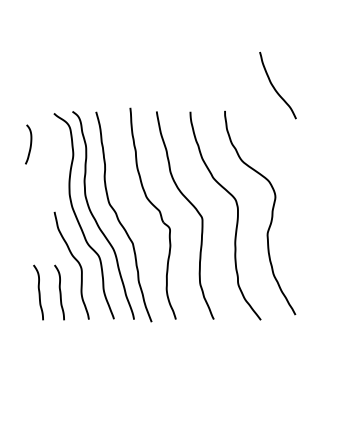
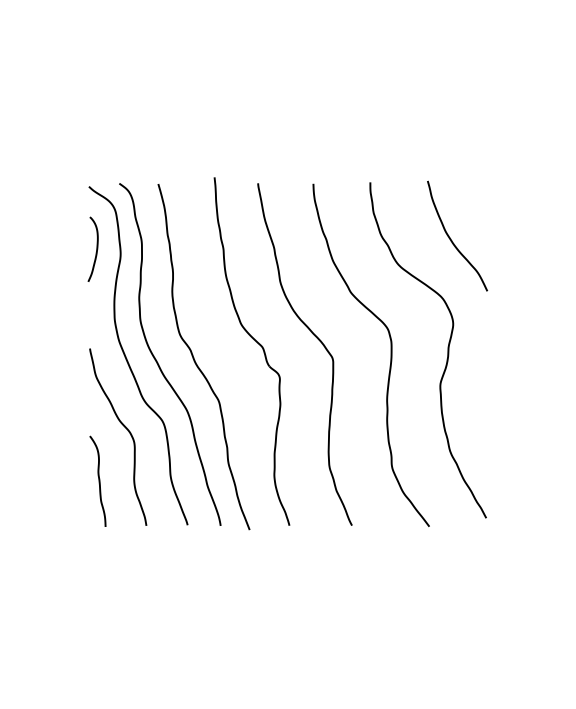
curve: (274, 86) -> (451, 237), moved
curve: (30, 144) -> (96, 249), moved
curve: (38, 292) -> (63, 481), removed

